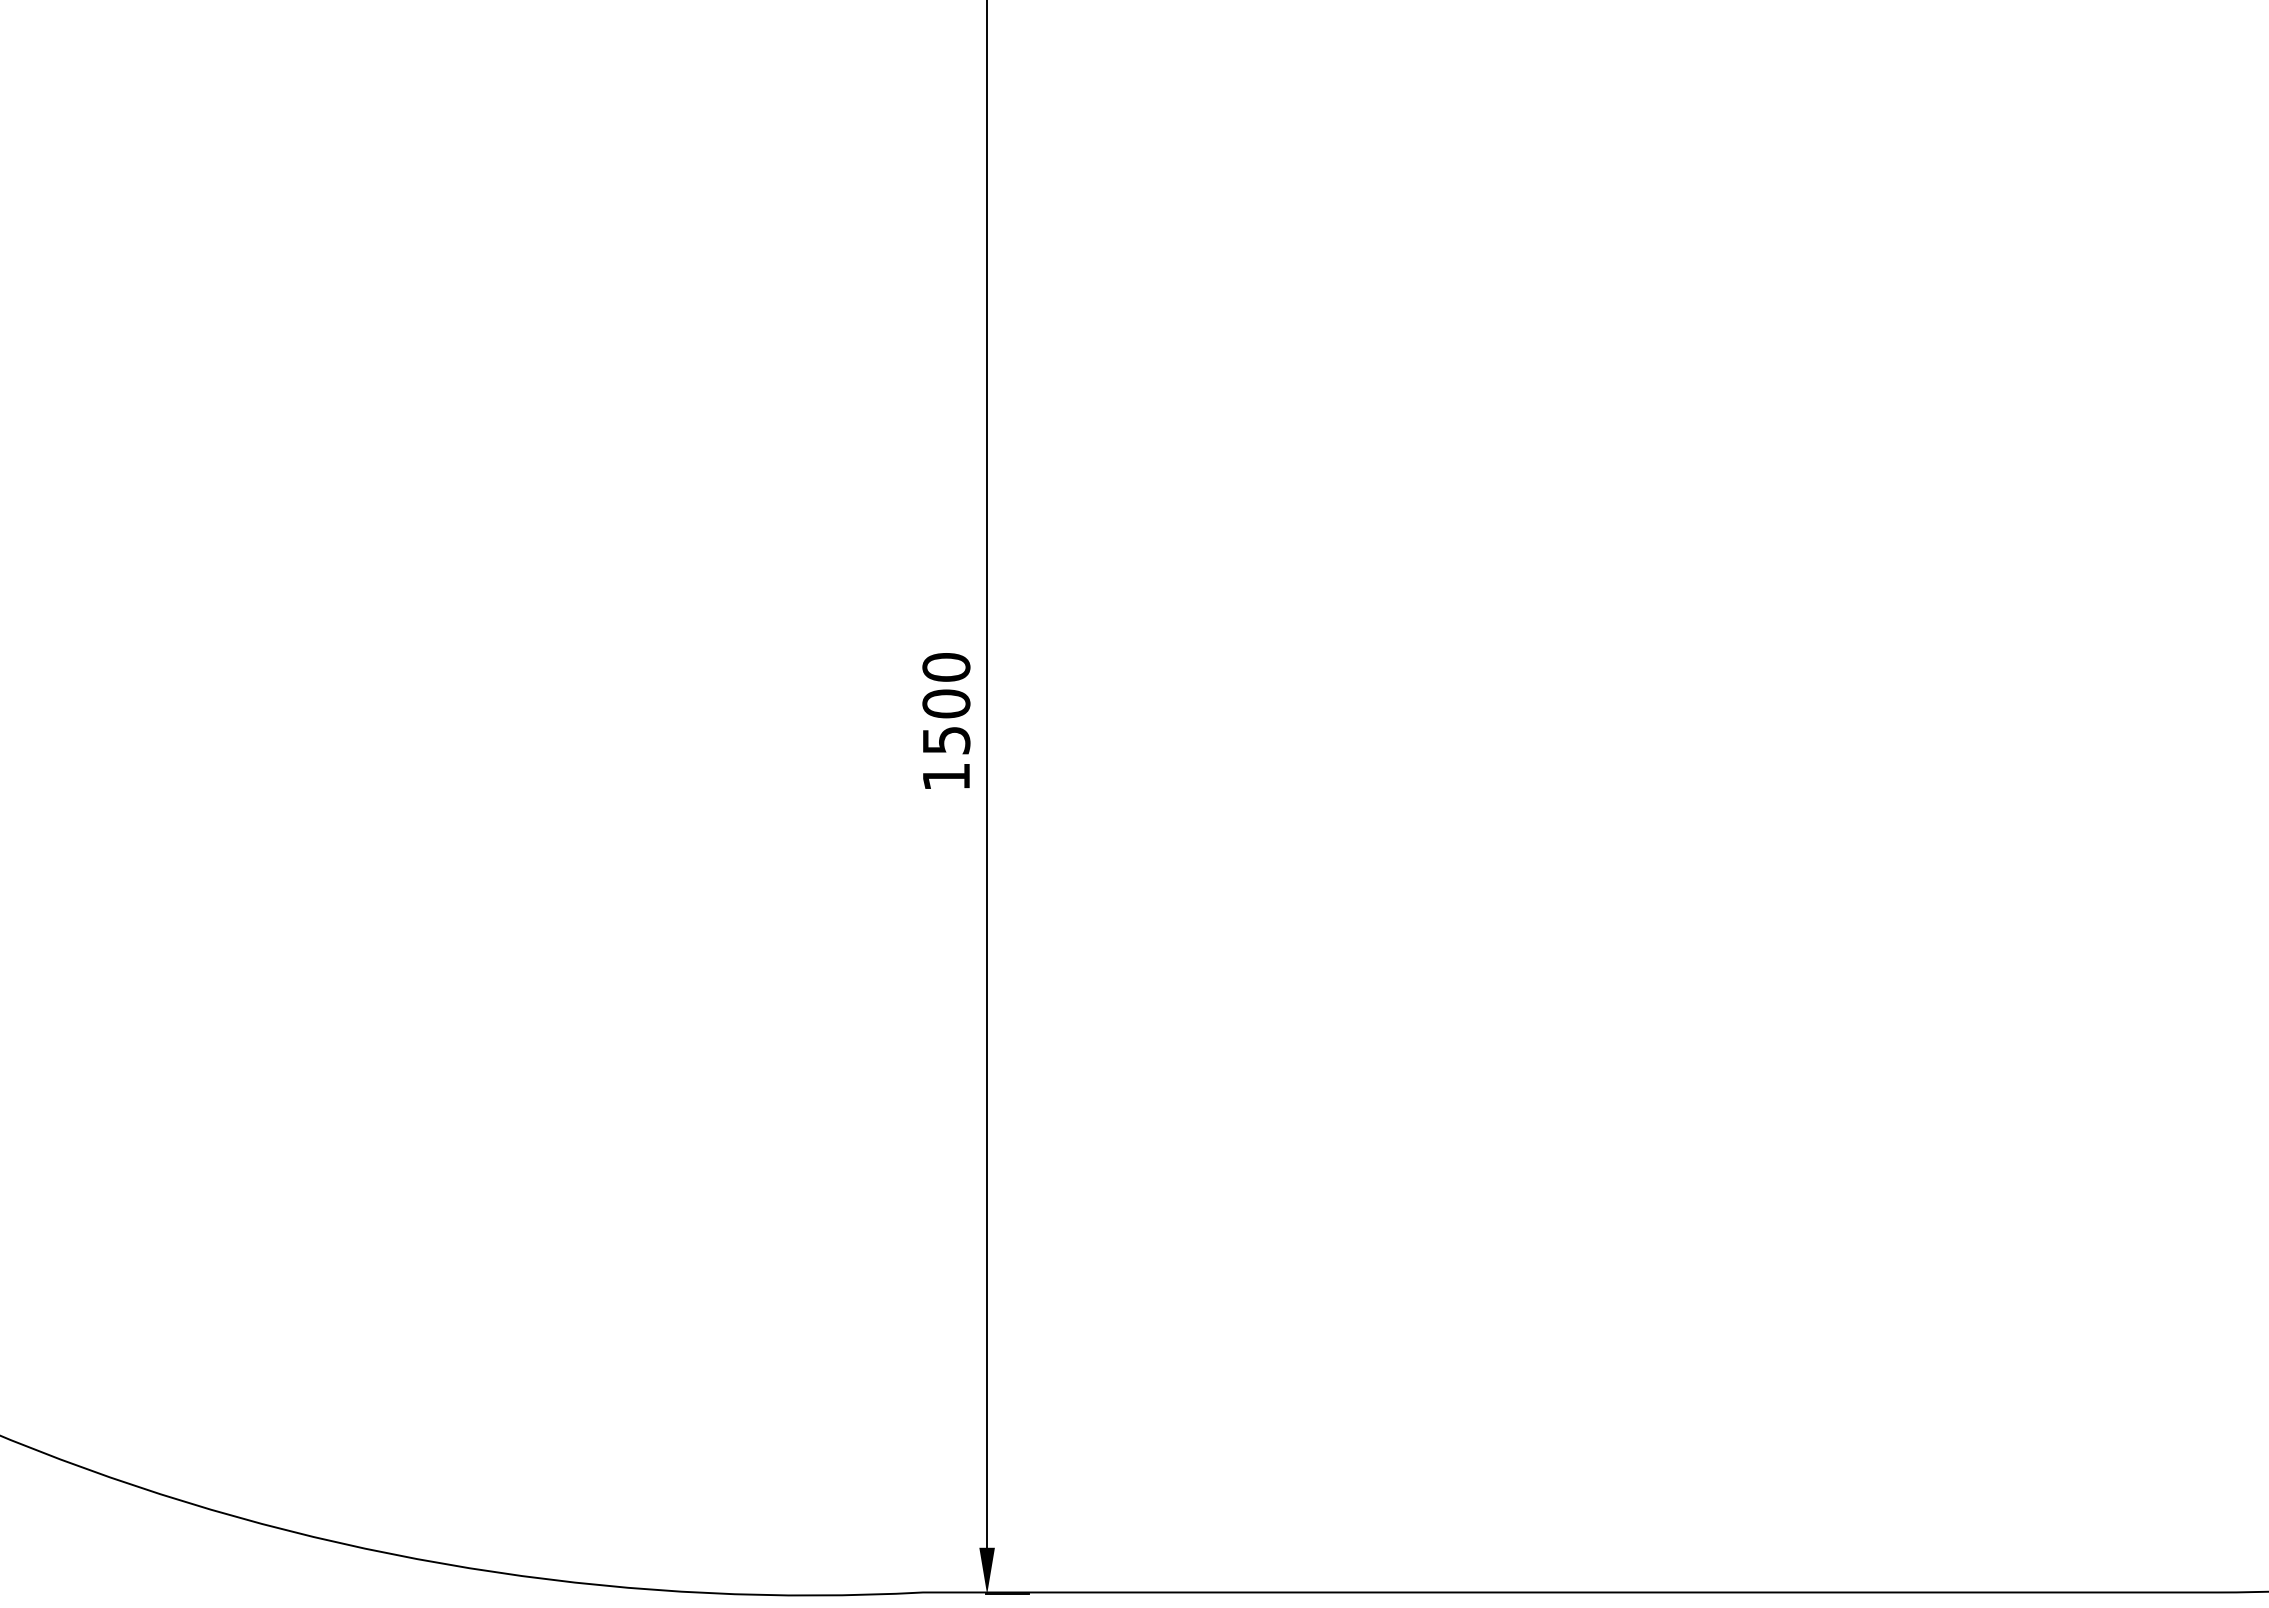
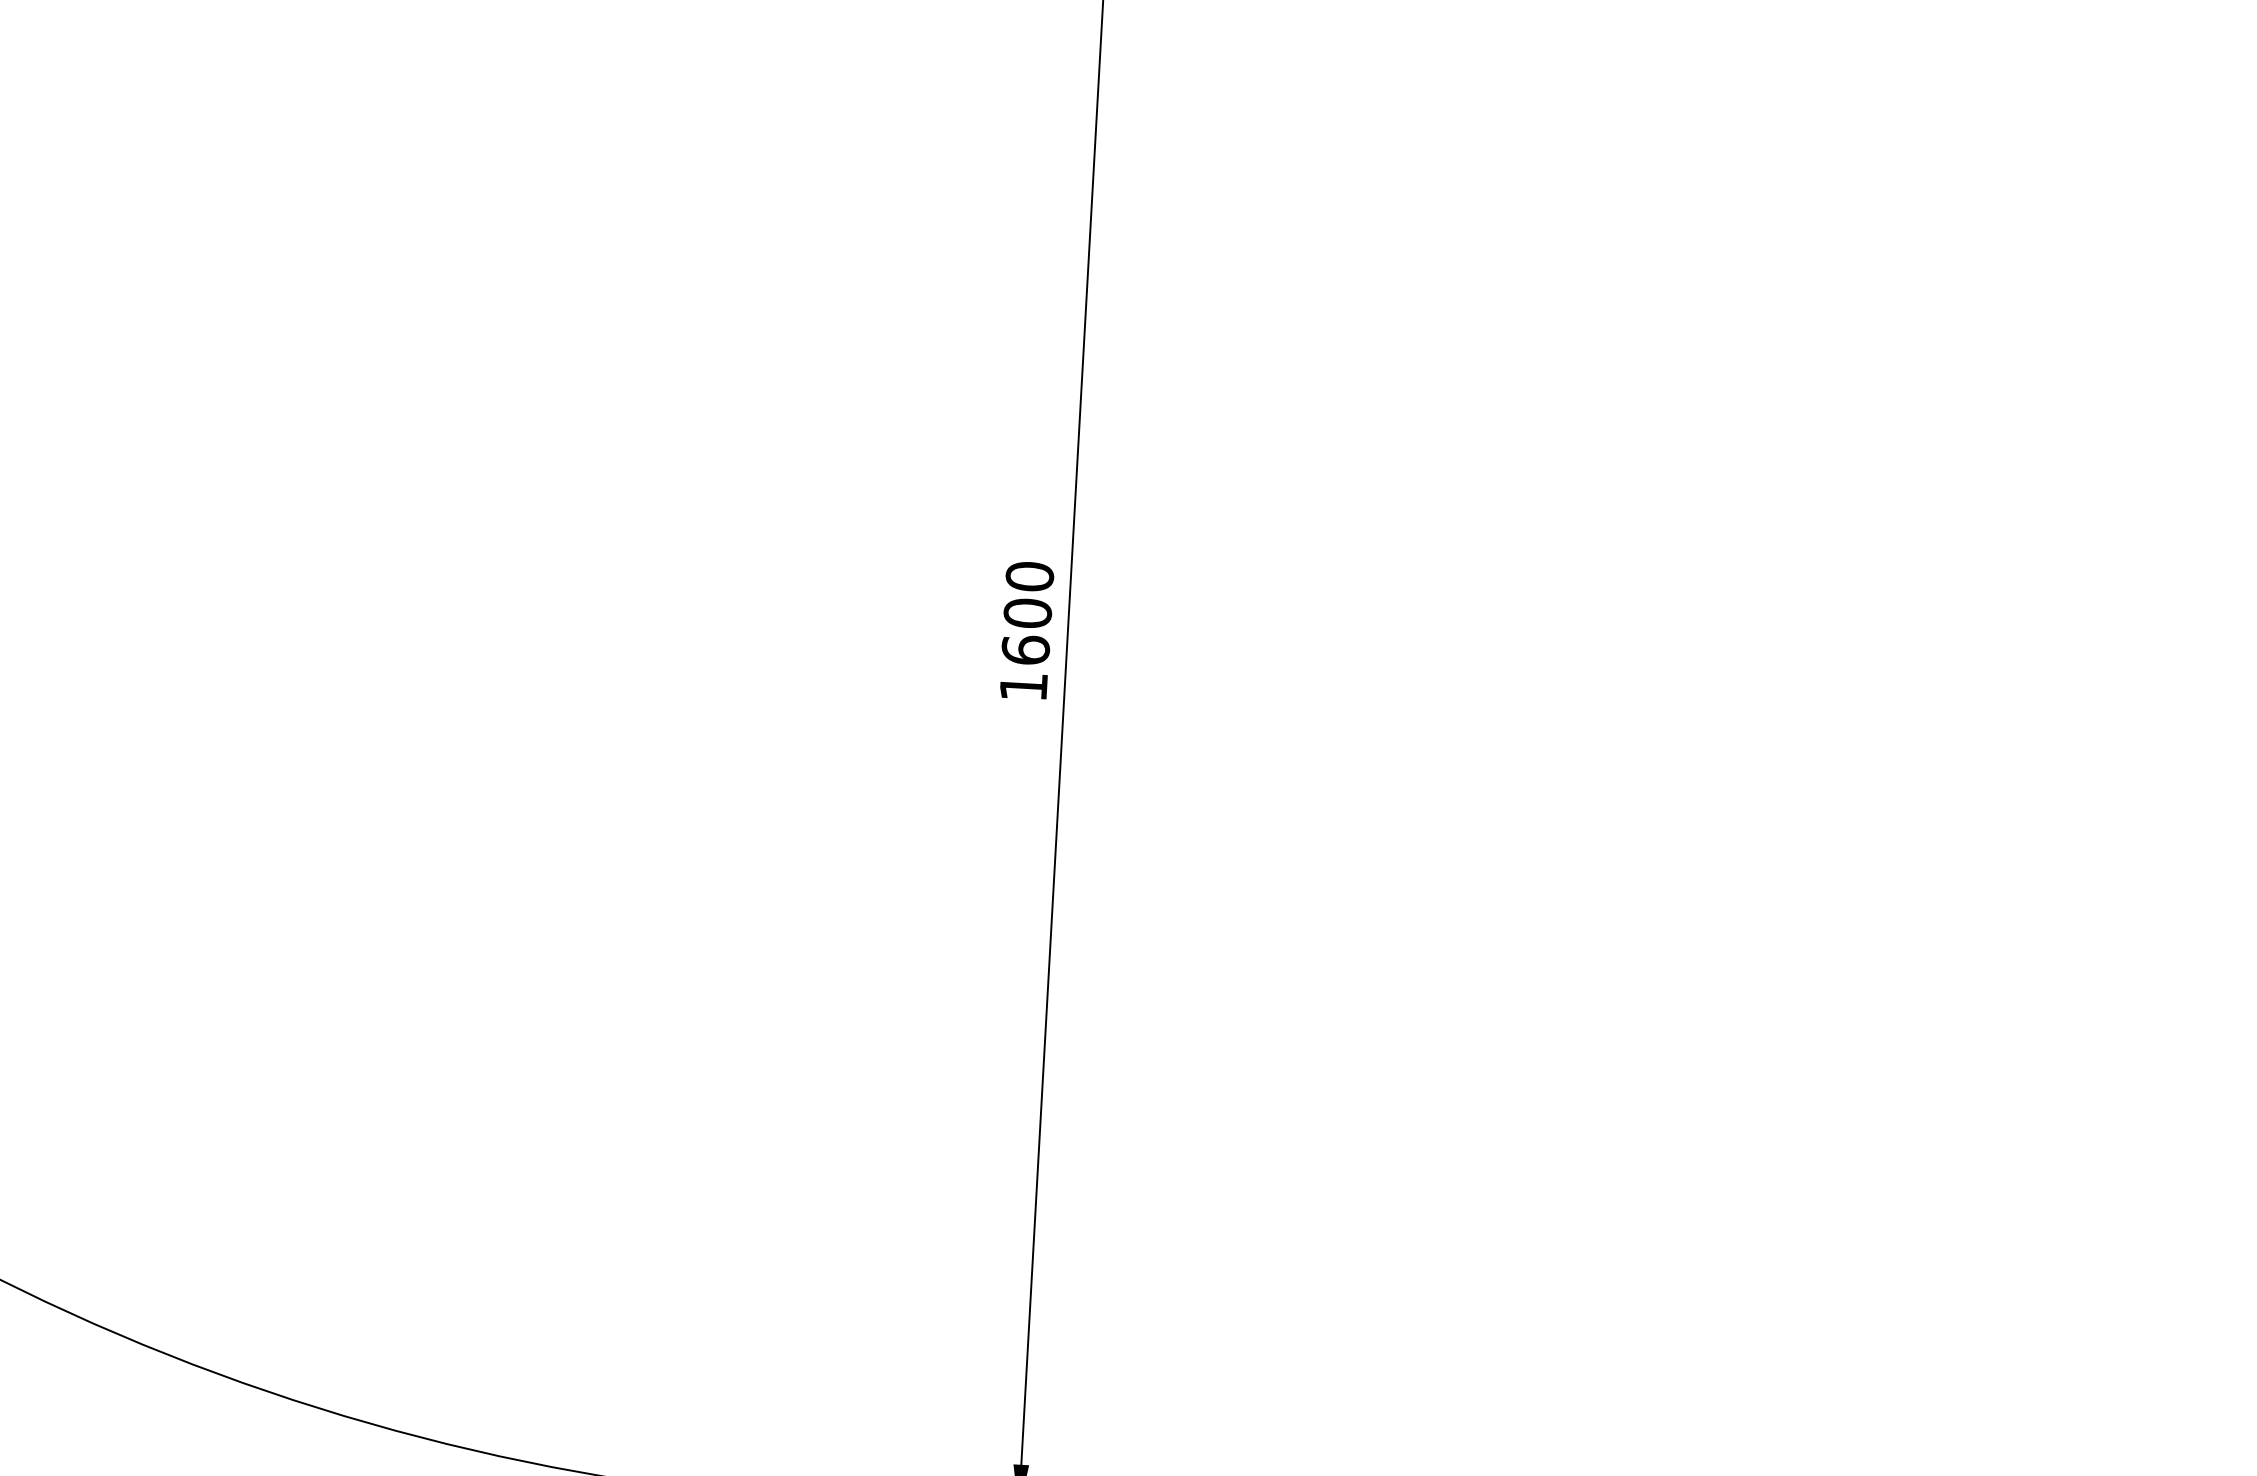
text: (946, 739) -> (1025, 649), 1500 -> 1600

